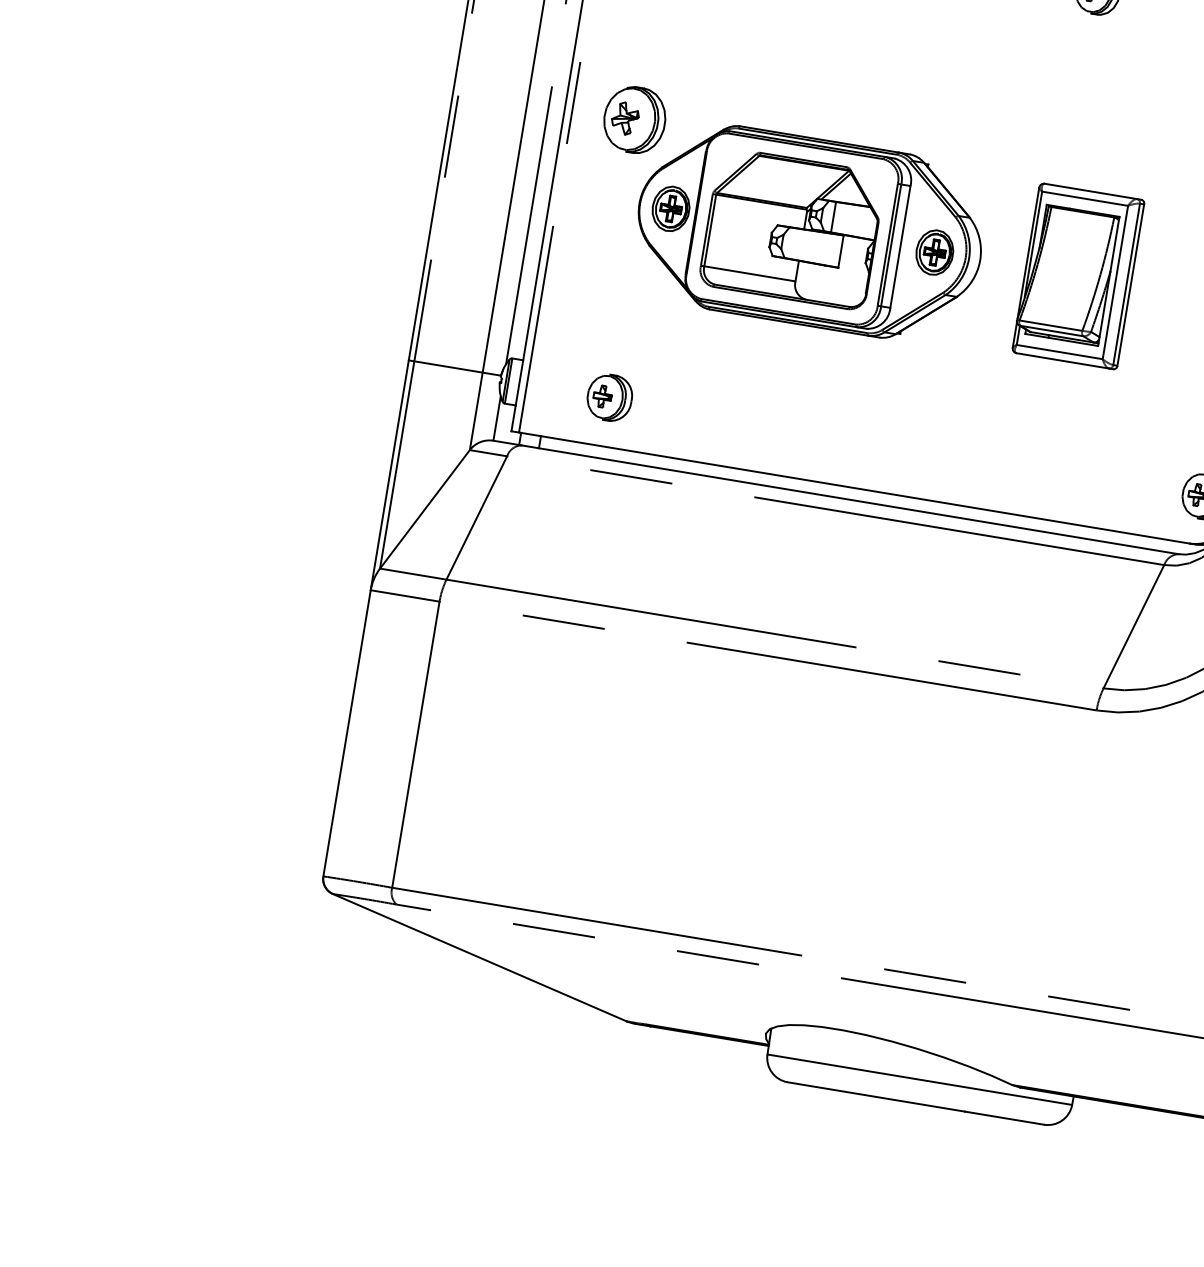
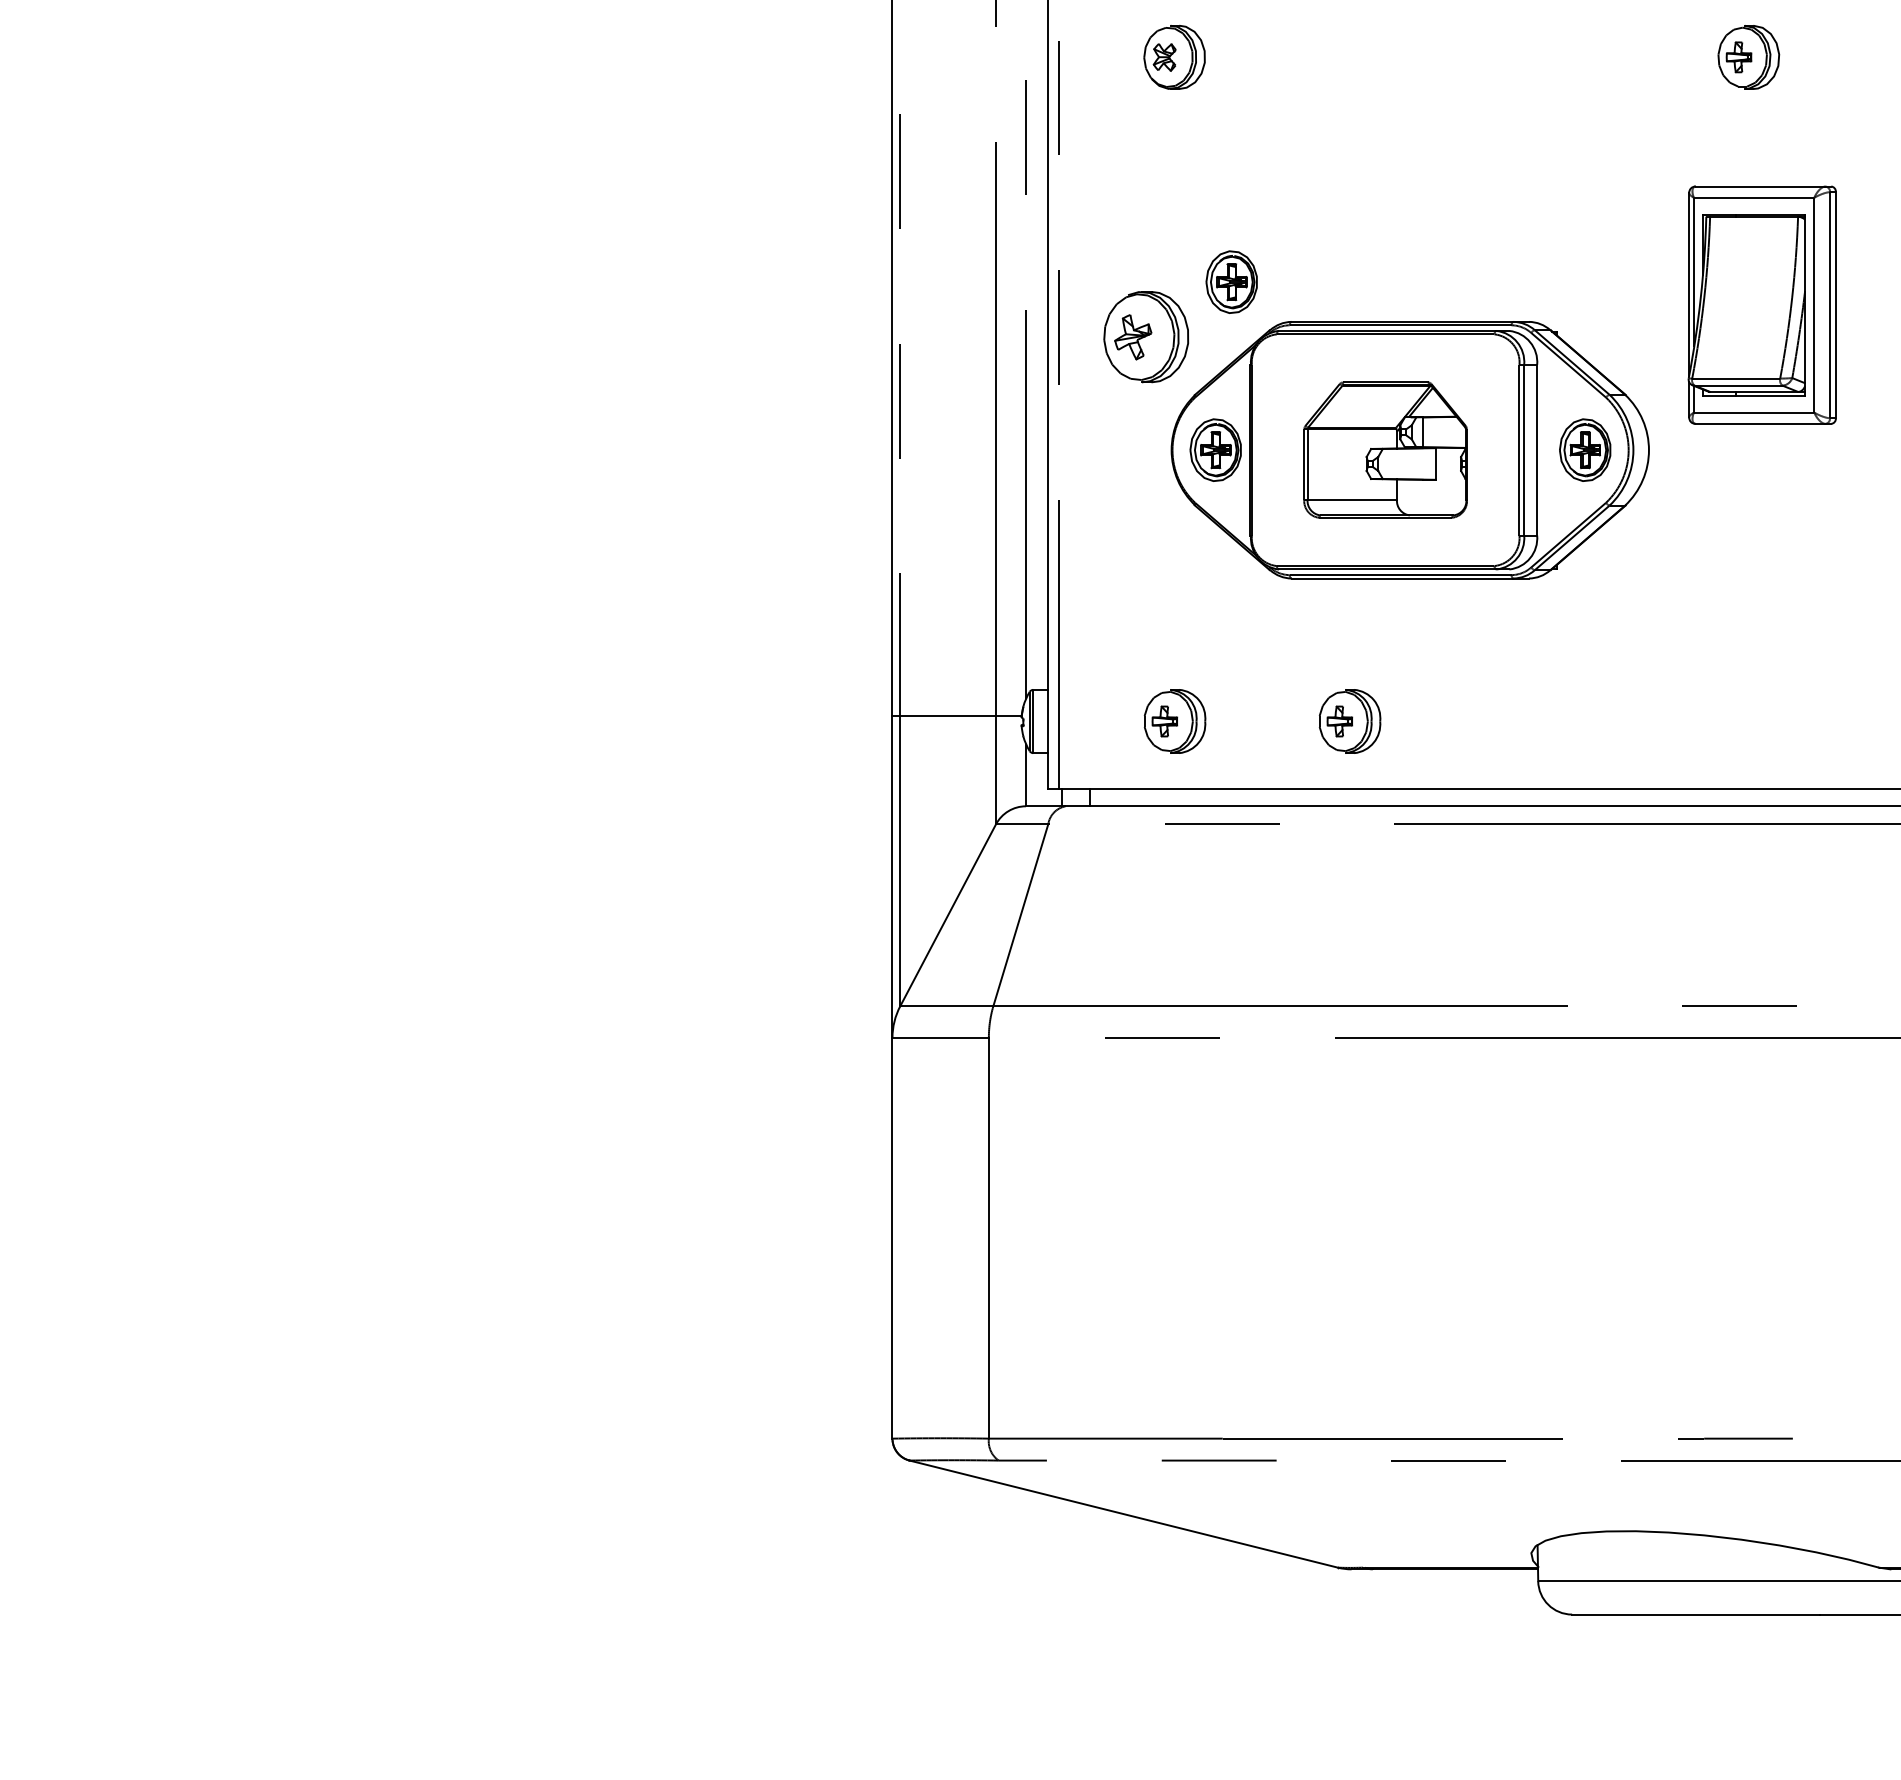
part: (702, 90) -> (1231, 281), added
part: (792, 228) -> (1385, 449), size x0.7
part: (1077, 275) -> (1761, 304), moved
part: (734, 418) -> (1349, 721), added

